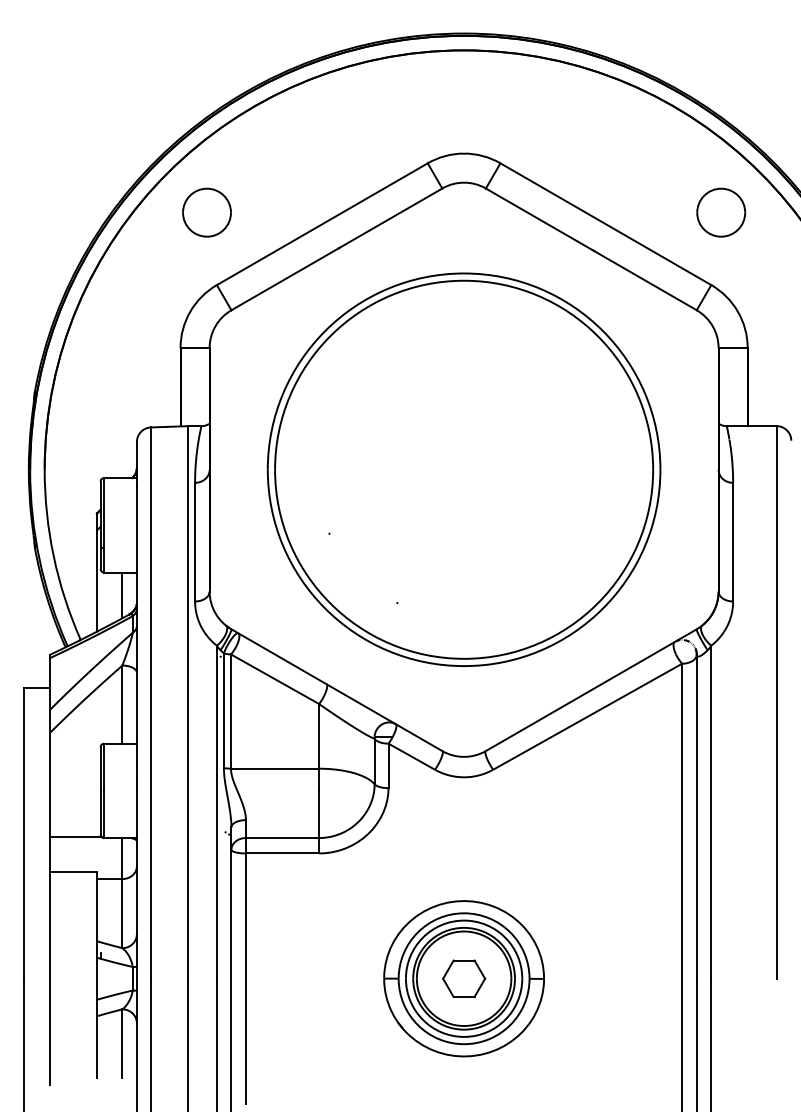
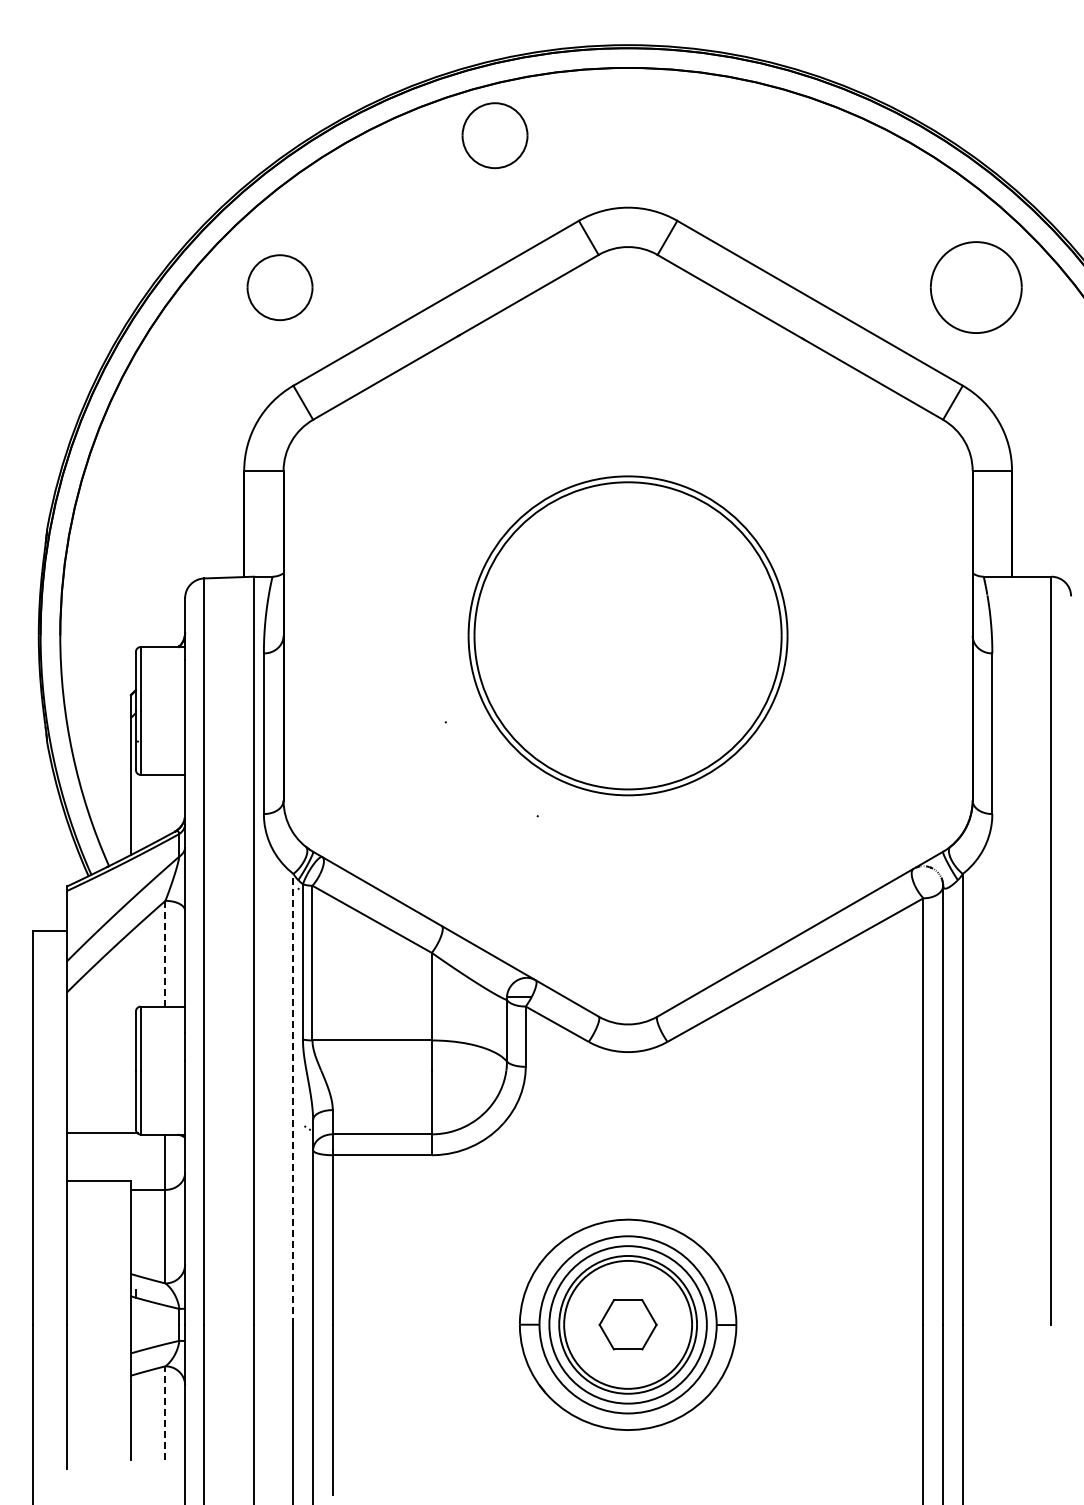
part: (365, 100) -> (494, 135), added
part: (720, 212) -> (975, 287), size x1.4
part: (463, 469) -> (627, 635), size x0.6
line: (122, 595) -> (165, 805), removed
line: (122, 704) -> (165, 953), solid -> dashed
line: (216, 811) -> (293, 1098), solid -> dashed
line: (122, 1044) -> (165, 1413), solid -> dashed

